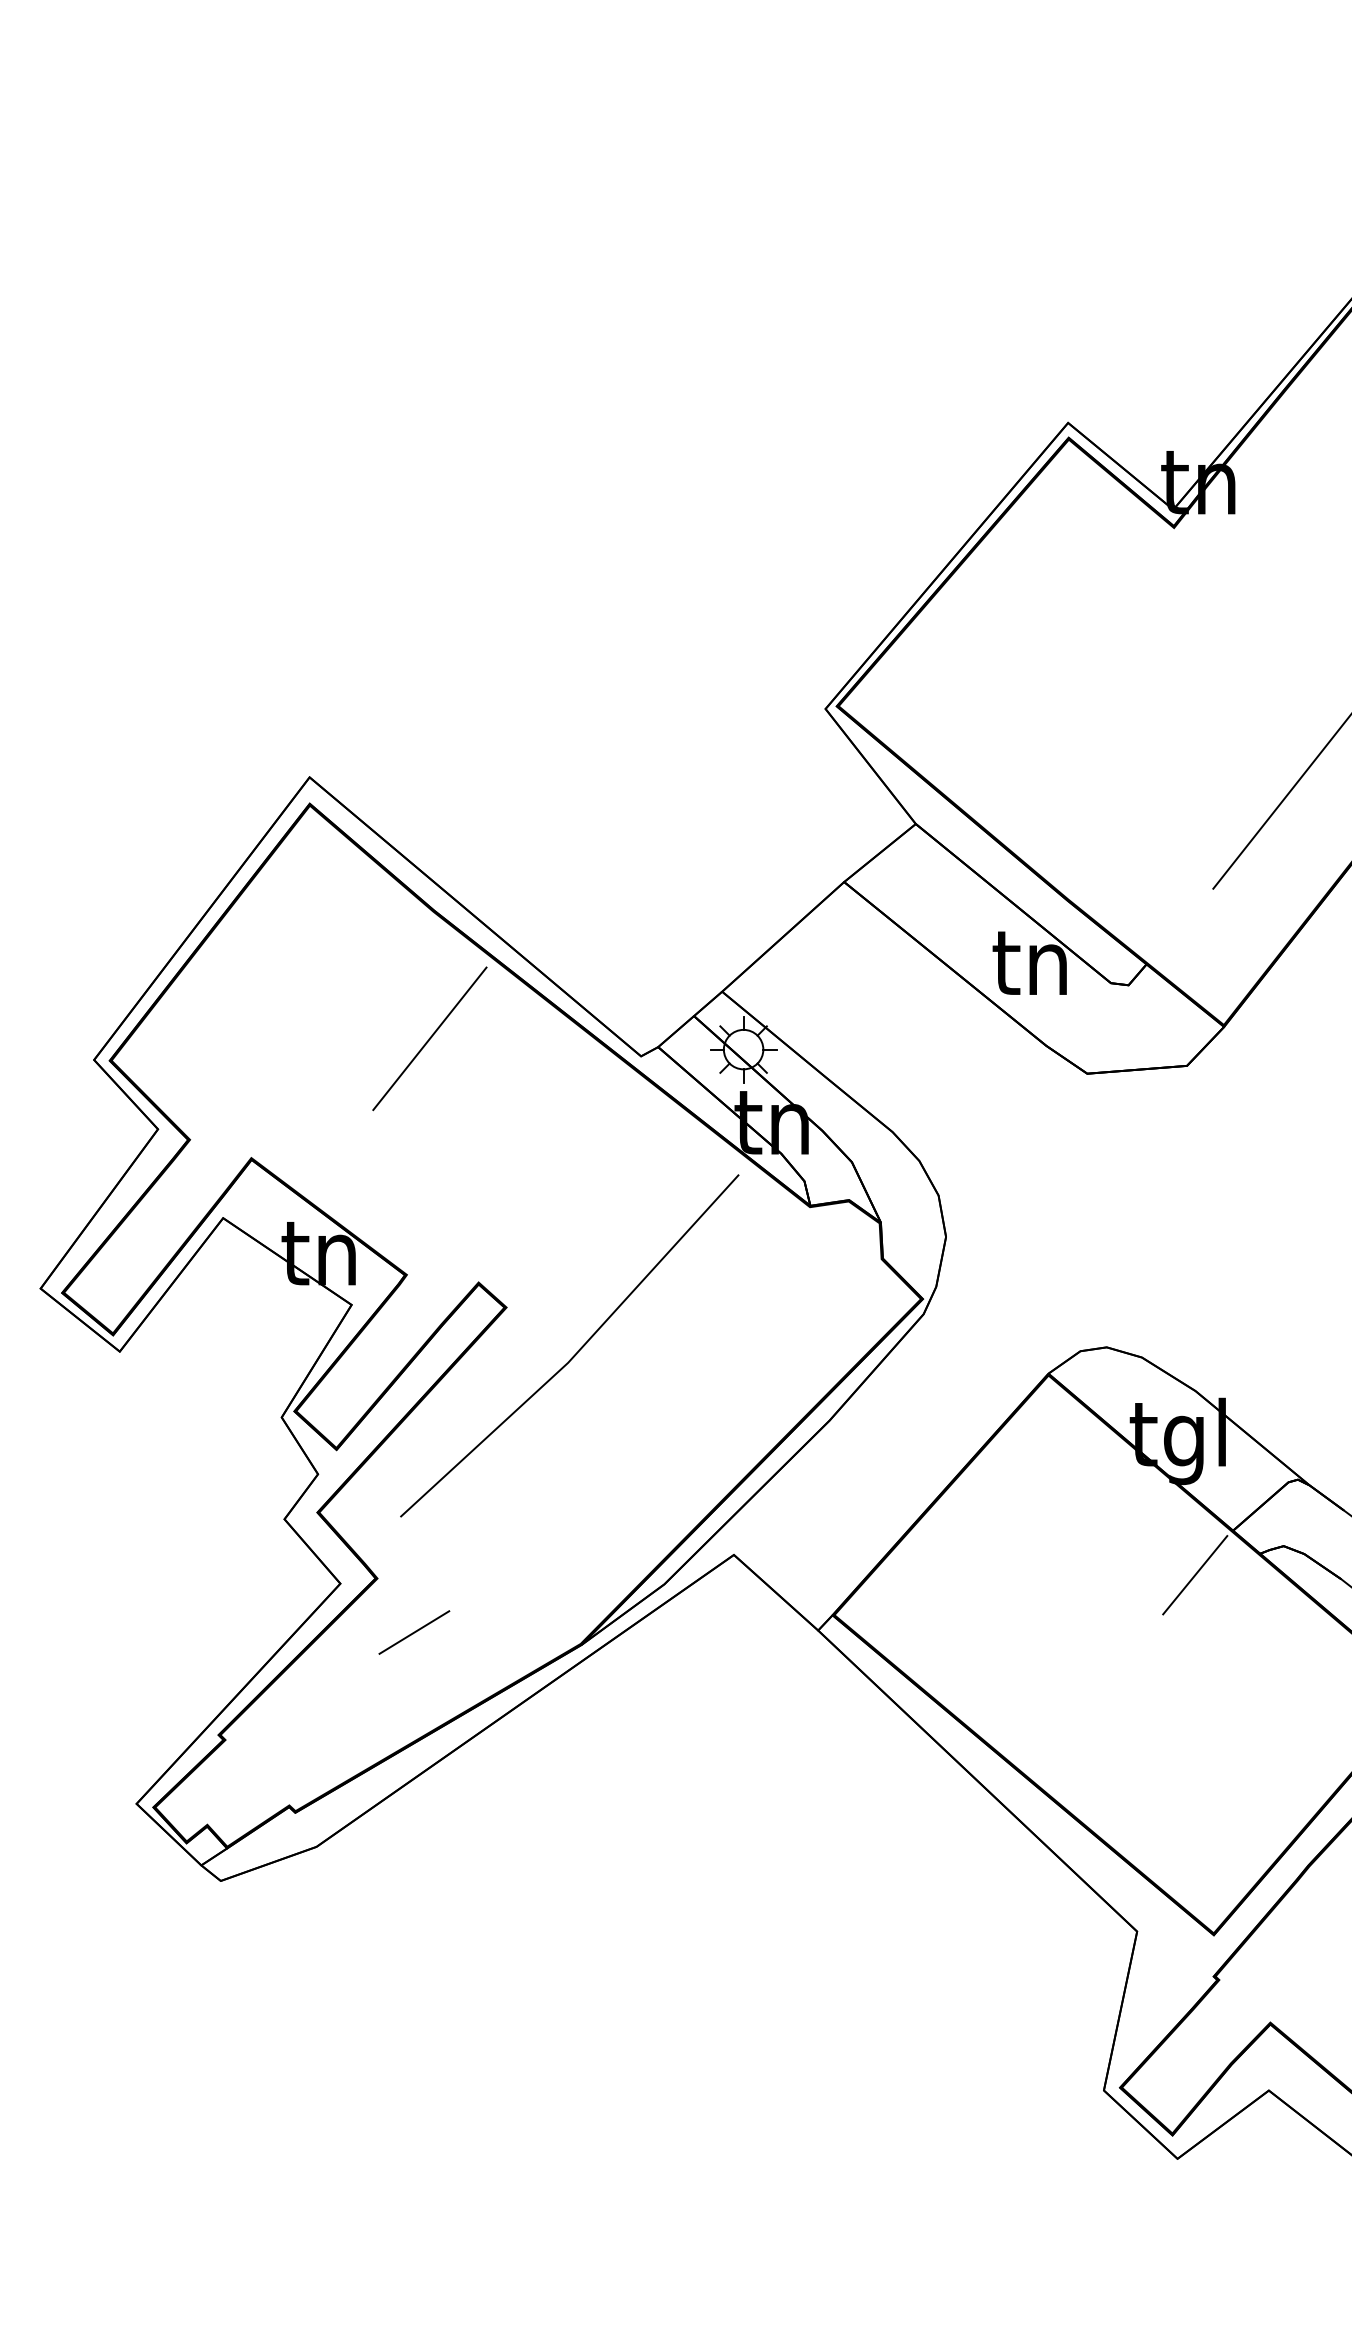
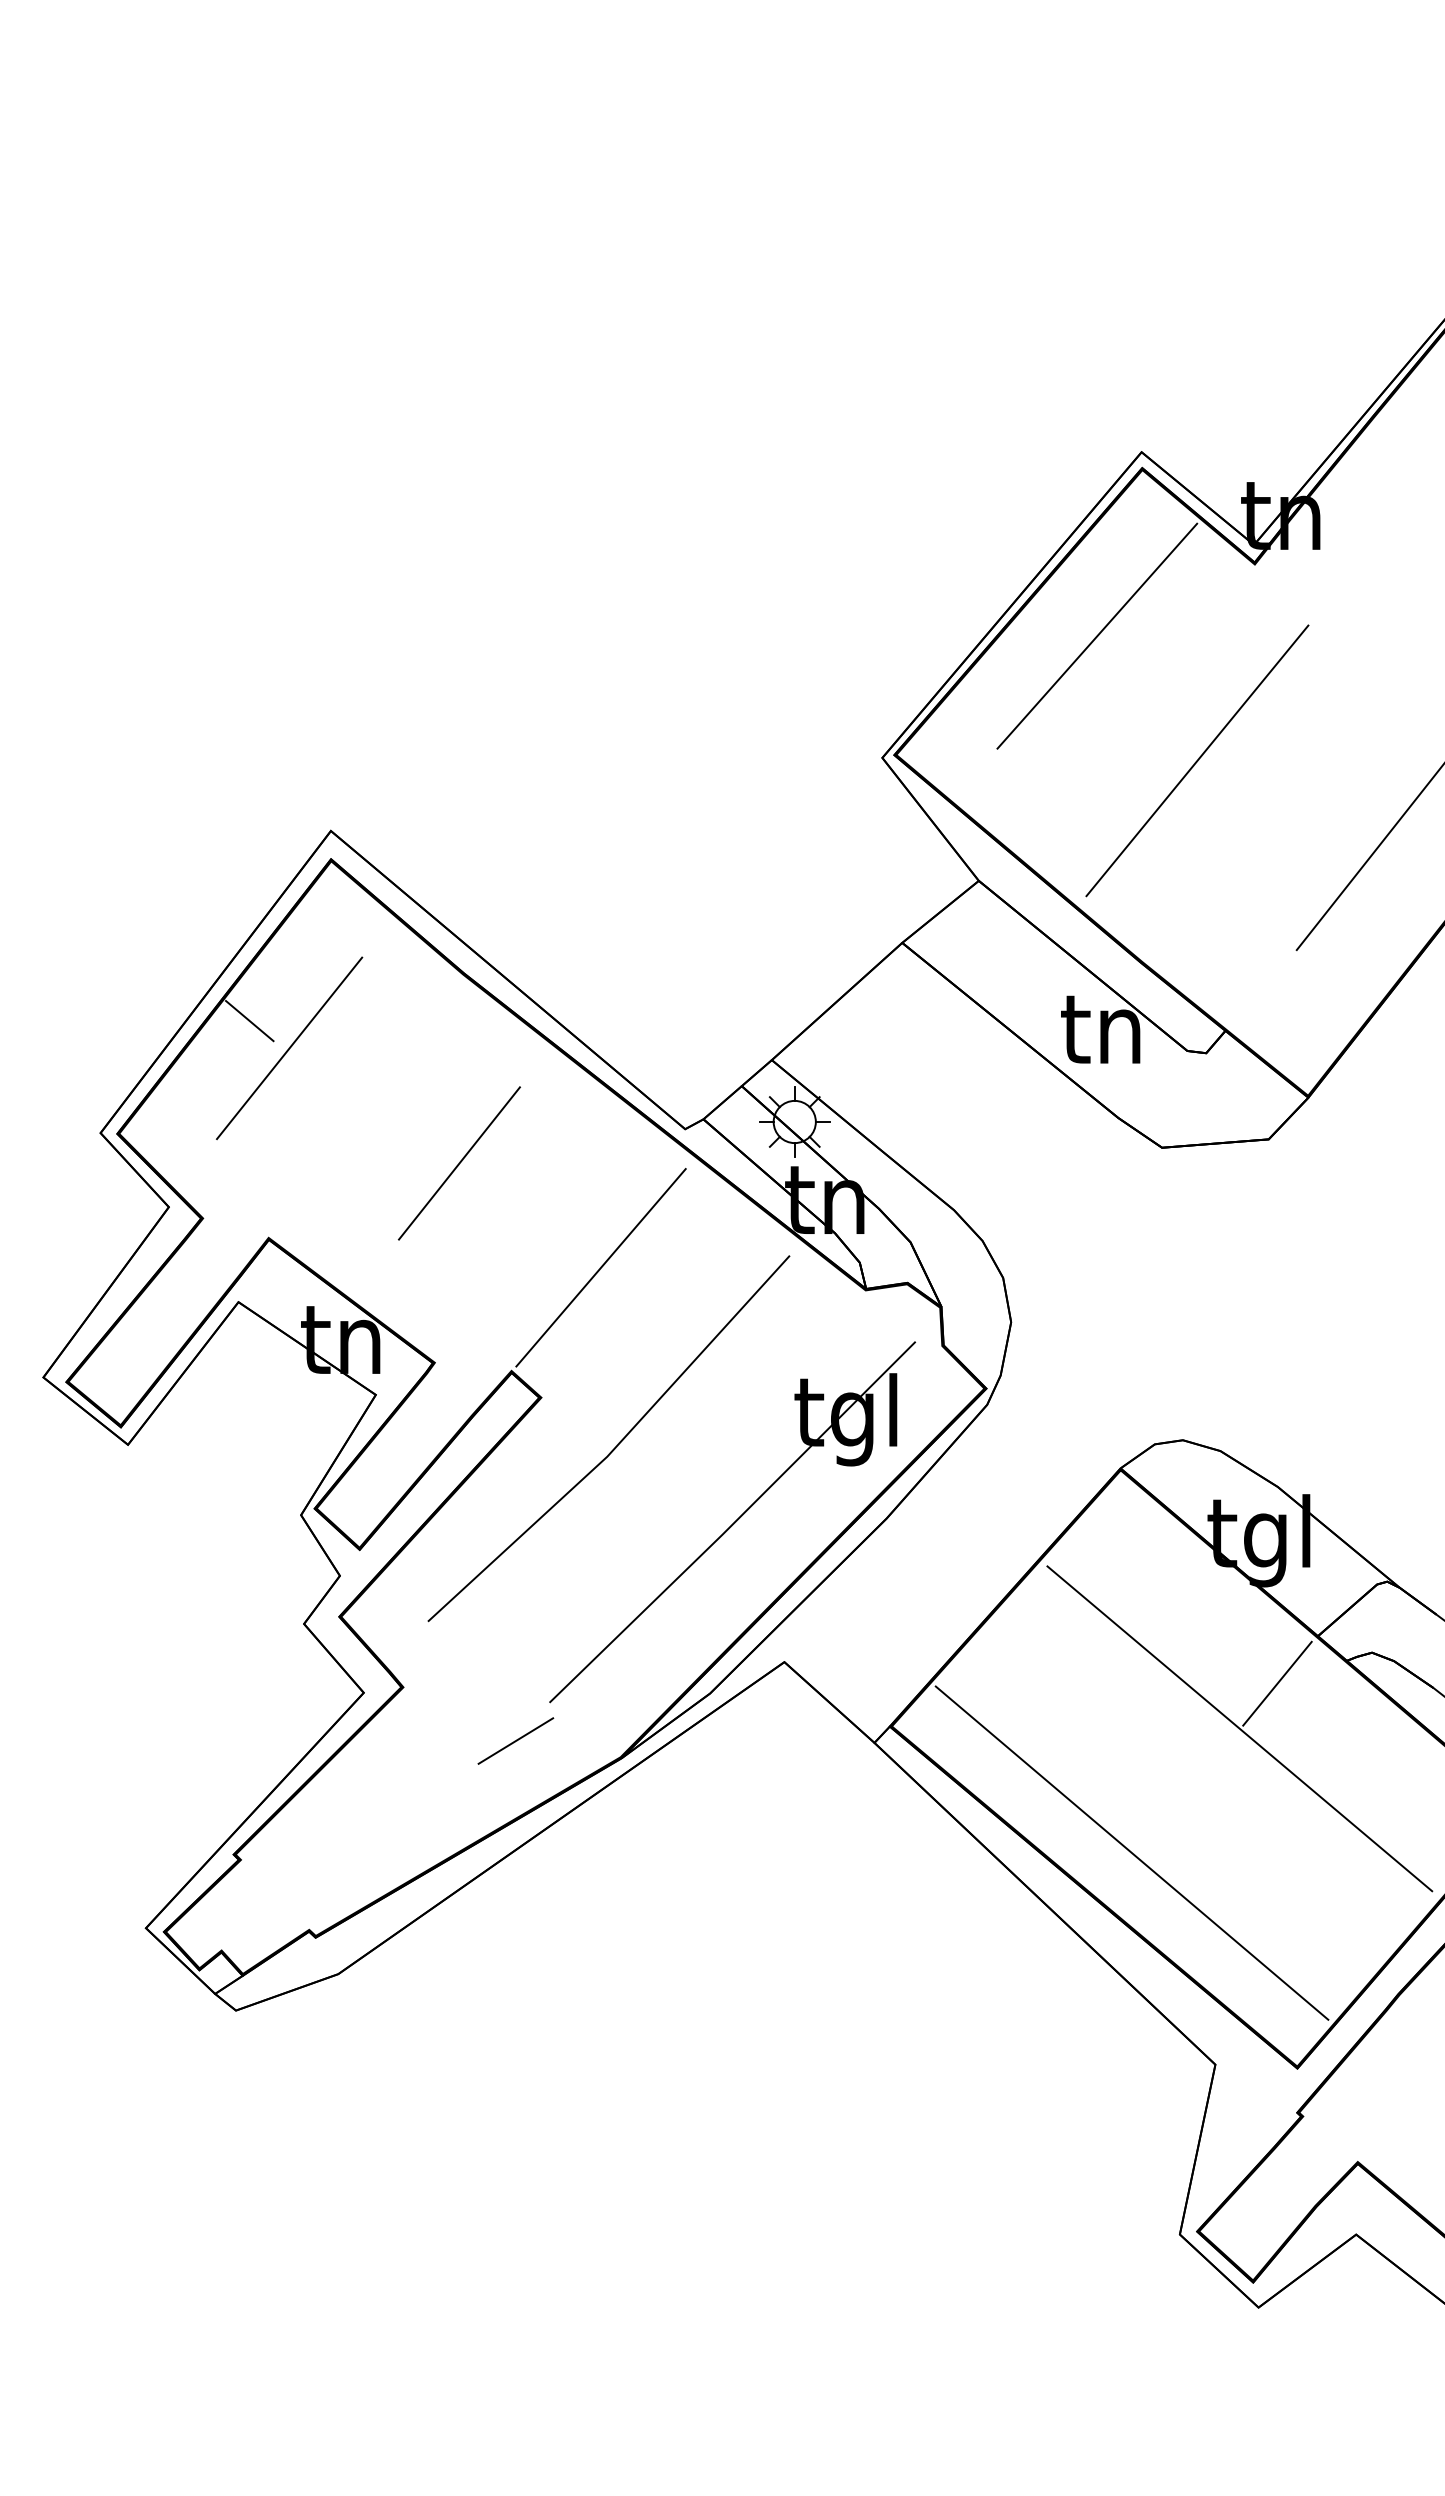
line: (1026, 594) -> (1097, 635), added
line: (1120, 711) -> (1197, 760), added
line: (233, 955) -> (249, 1021), added
line: (270, 980) -> (289, 1048), added
line: (429, 1038) -> (458, 1163), moved
line: (561, 1185) -> (600, 1267), added
part: (685, 1424) -> (732, 1522), added
line: (1159, 1617) -> (1239, 1728), added
line: (414, 1632) -> (515, 1740), moved
line: (1058, 1733) -> (1131, 1852), added

